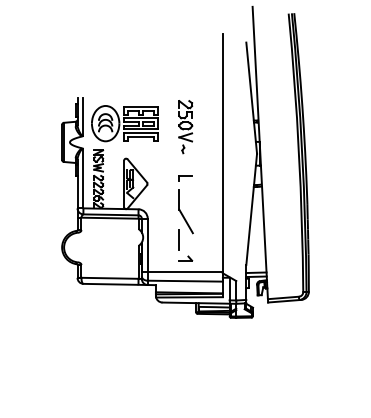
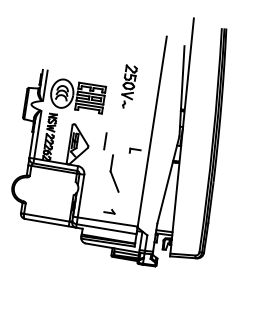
part: (185, 127) -> (128, 87), moved
part: (185, 178) -> (135, 151), moved
line: (178, 239) -> (104, 140), moved

